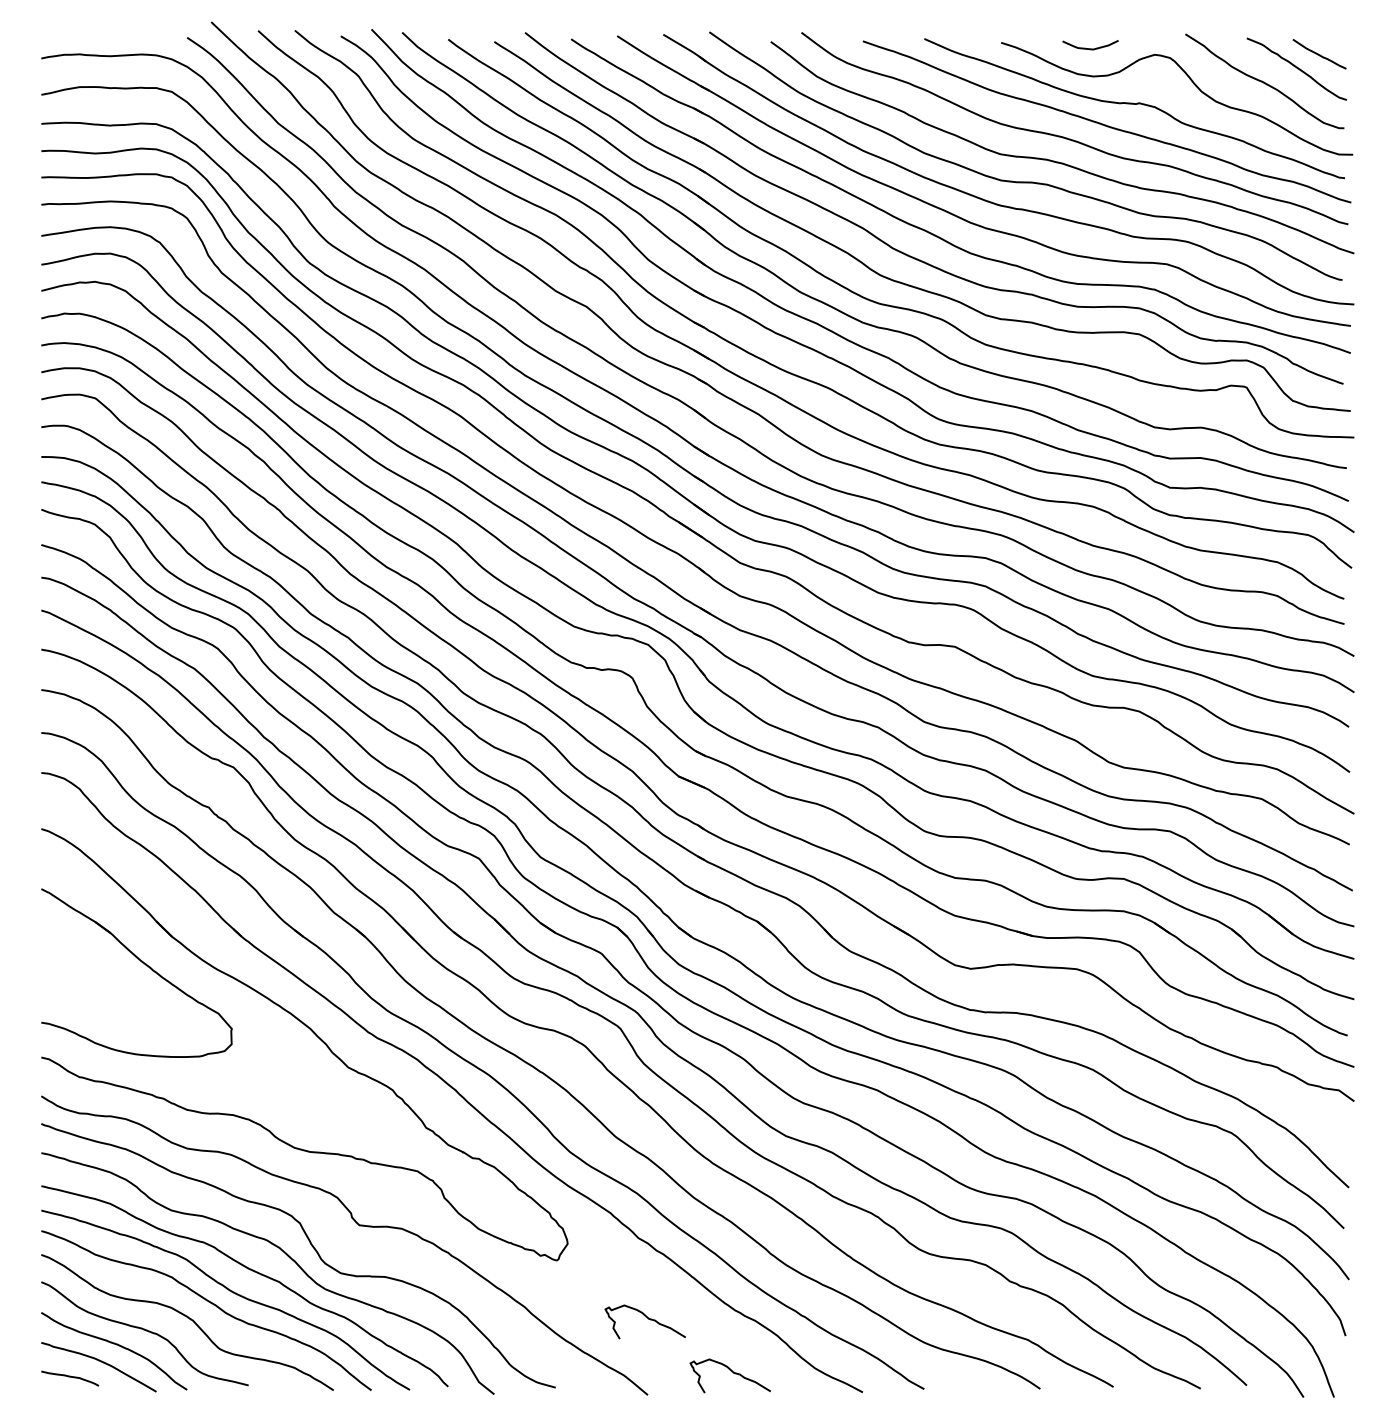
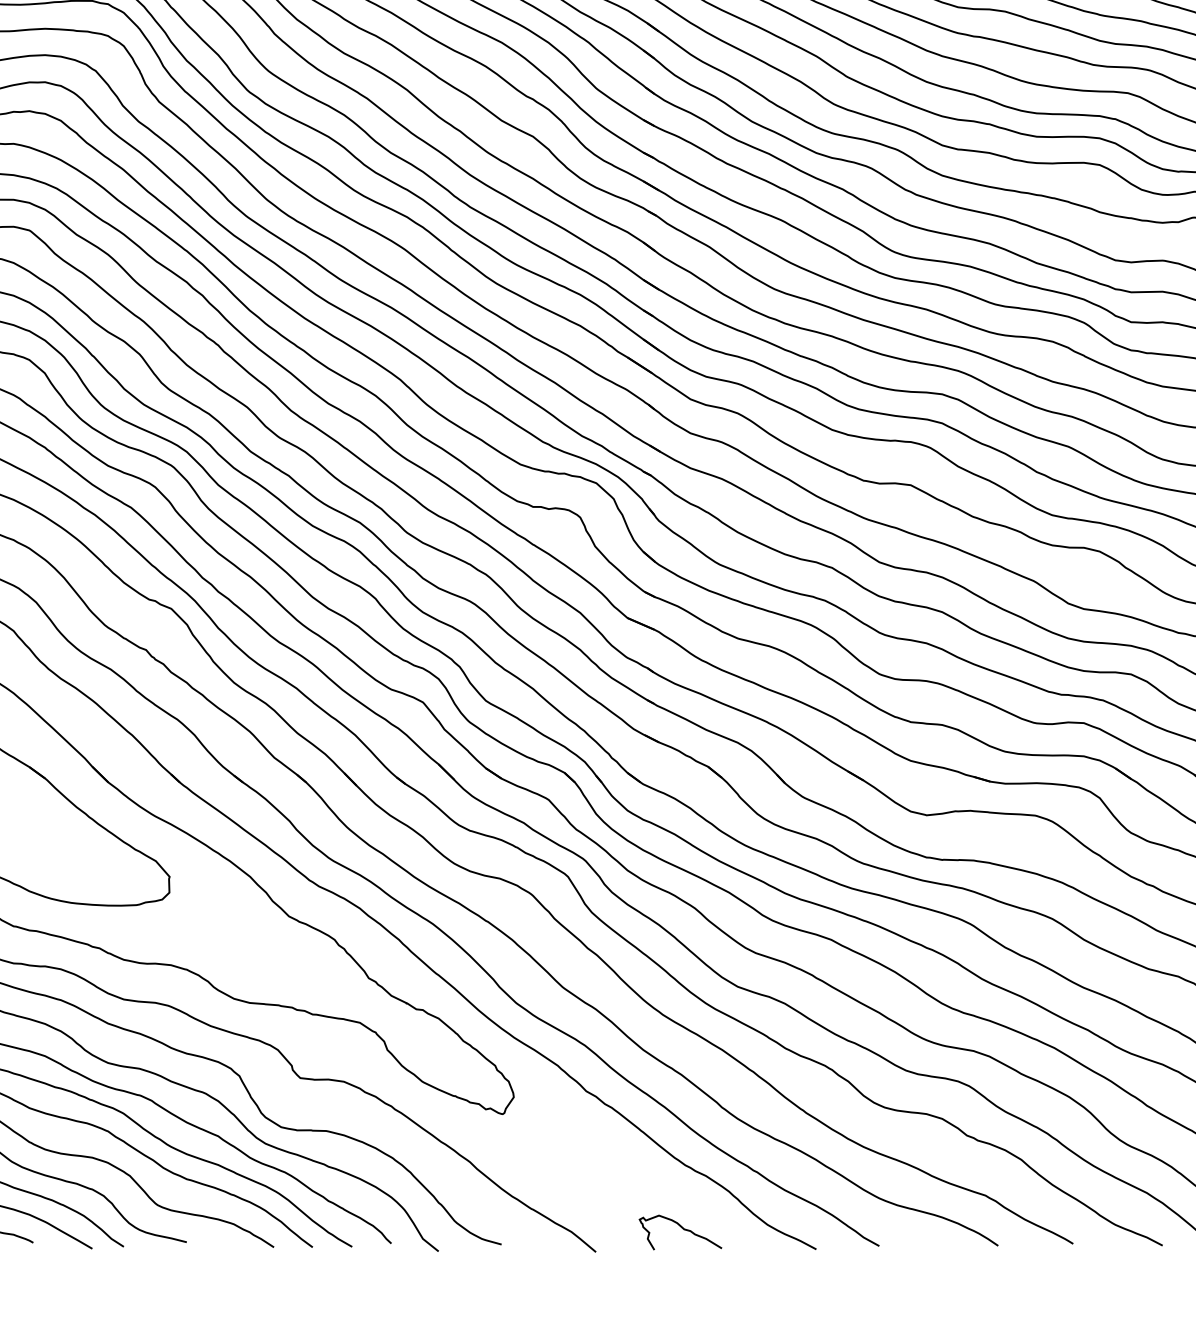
curve: (645, 1317) -> (593, 1172), removed

